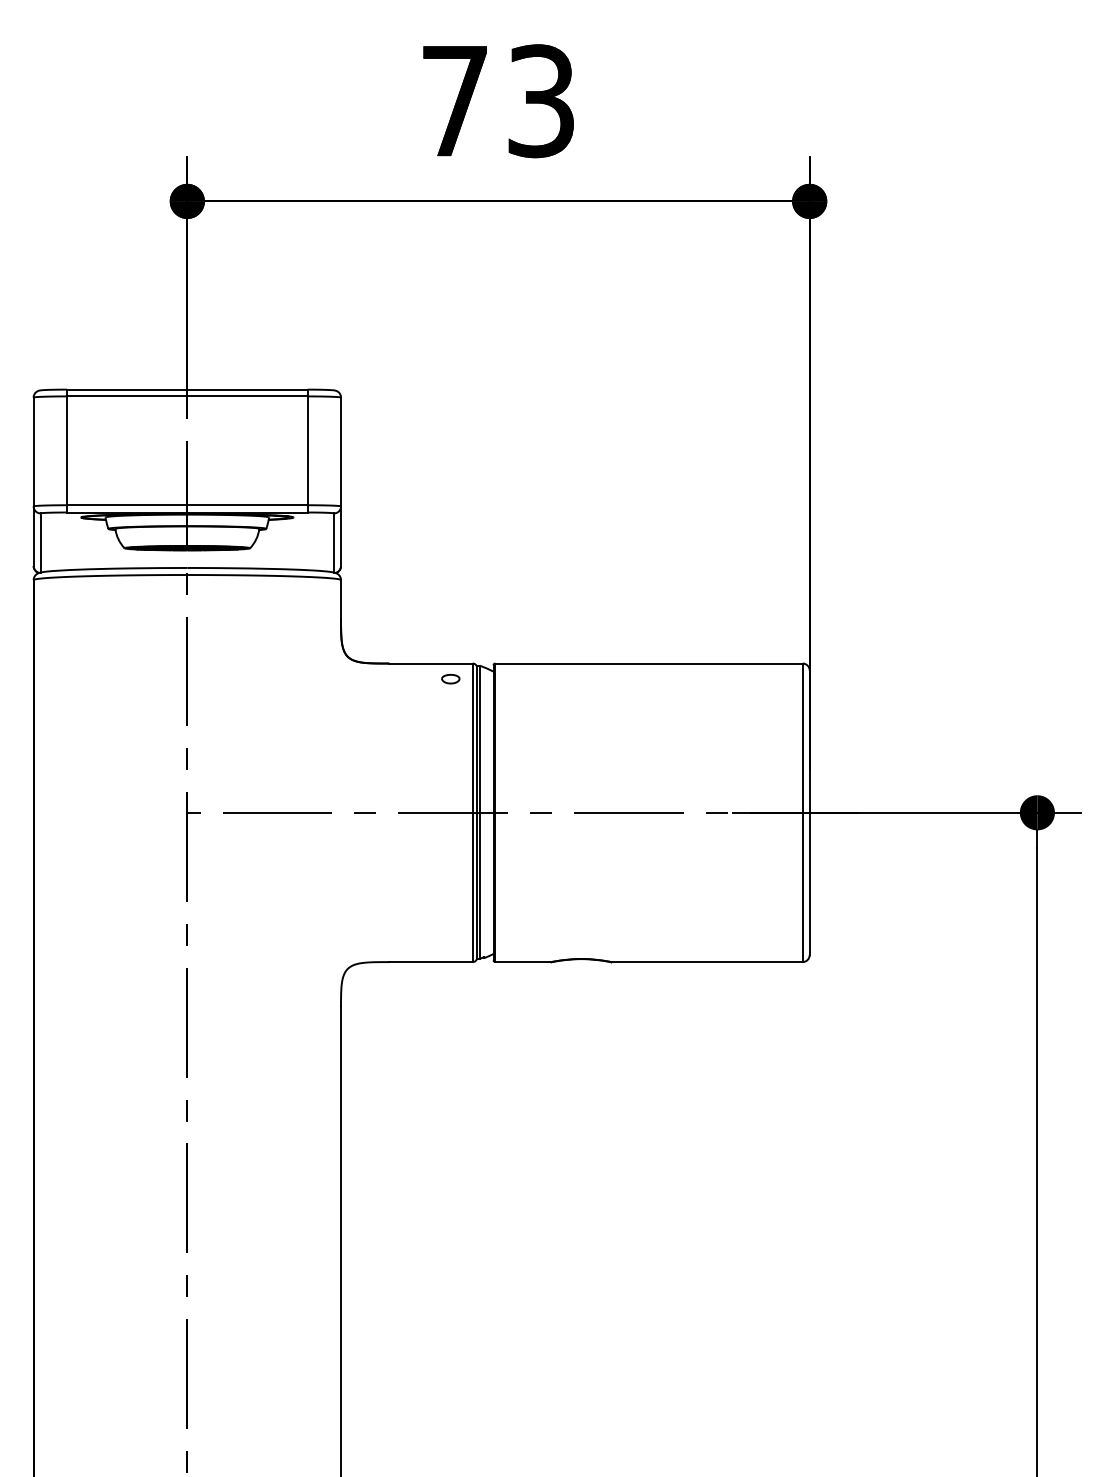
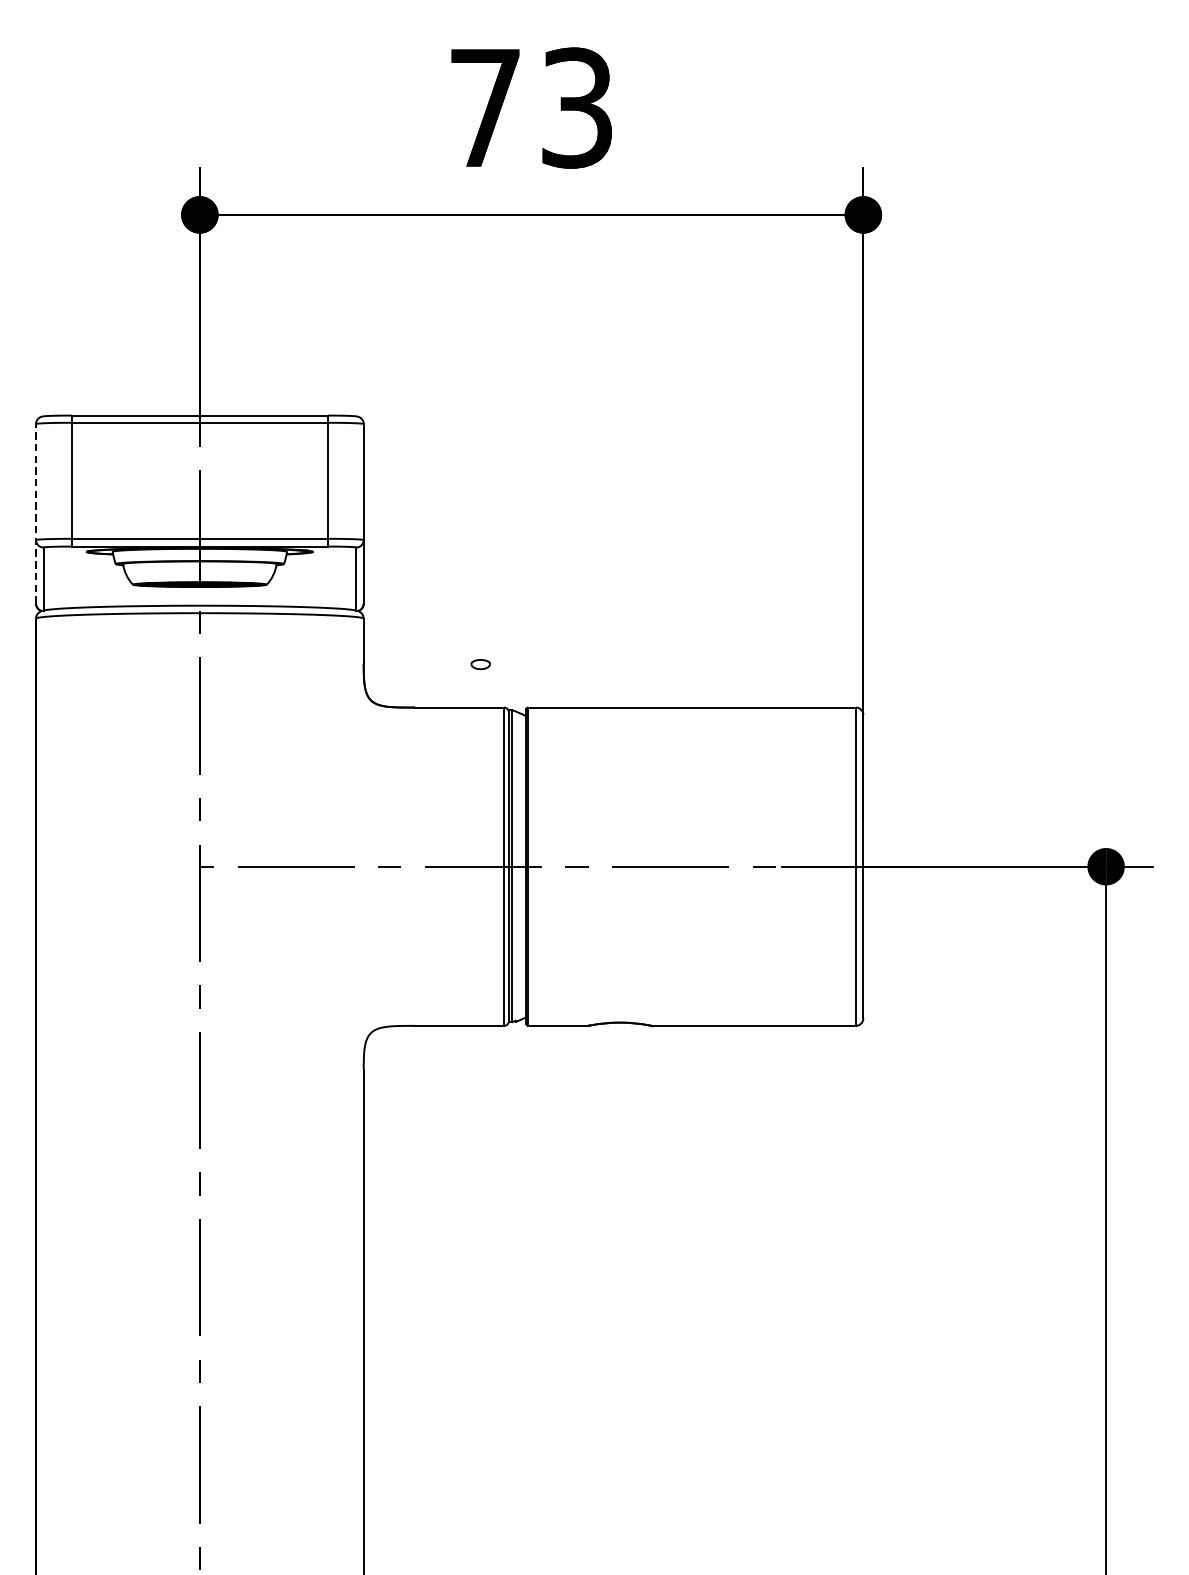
line: (33, 481) -> (35, 513), solid -> dashed
part: (450, 679) -> (480, 664), moved

